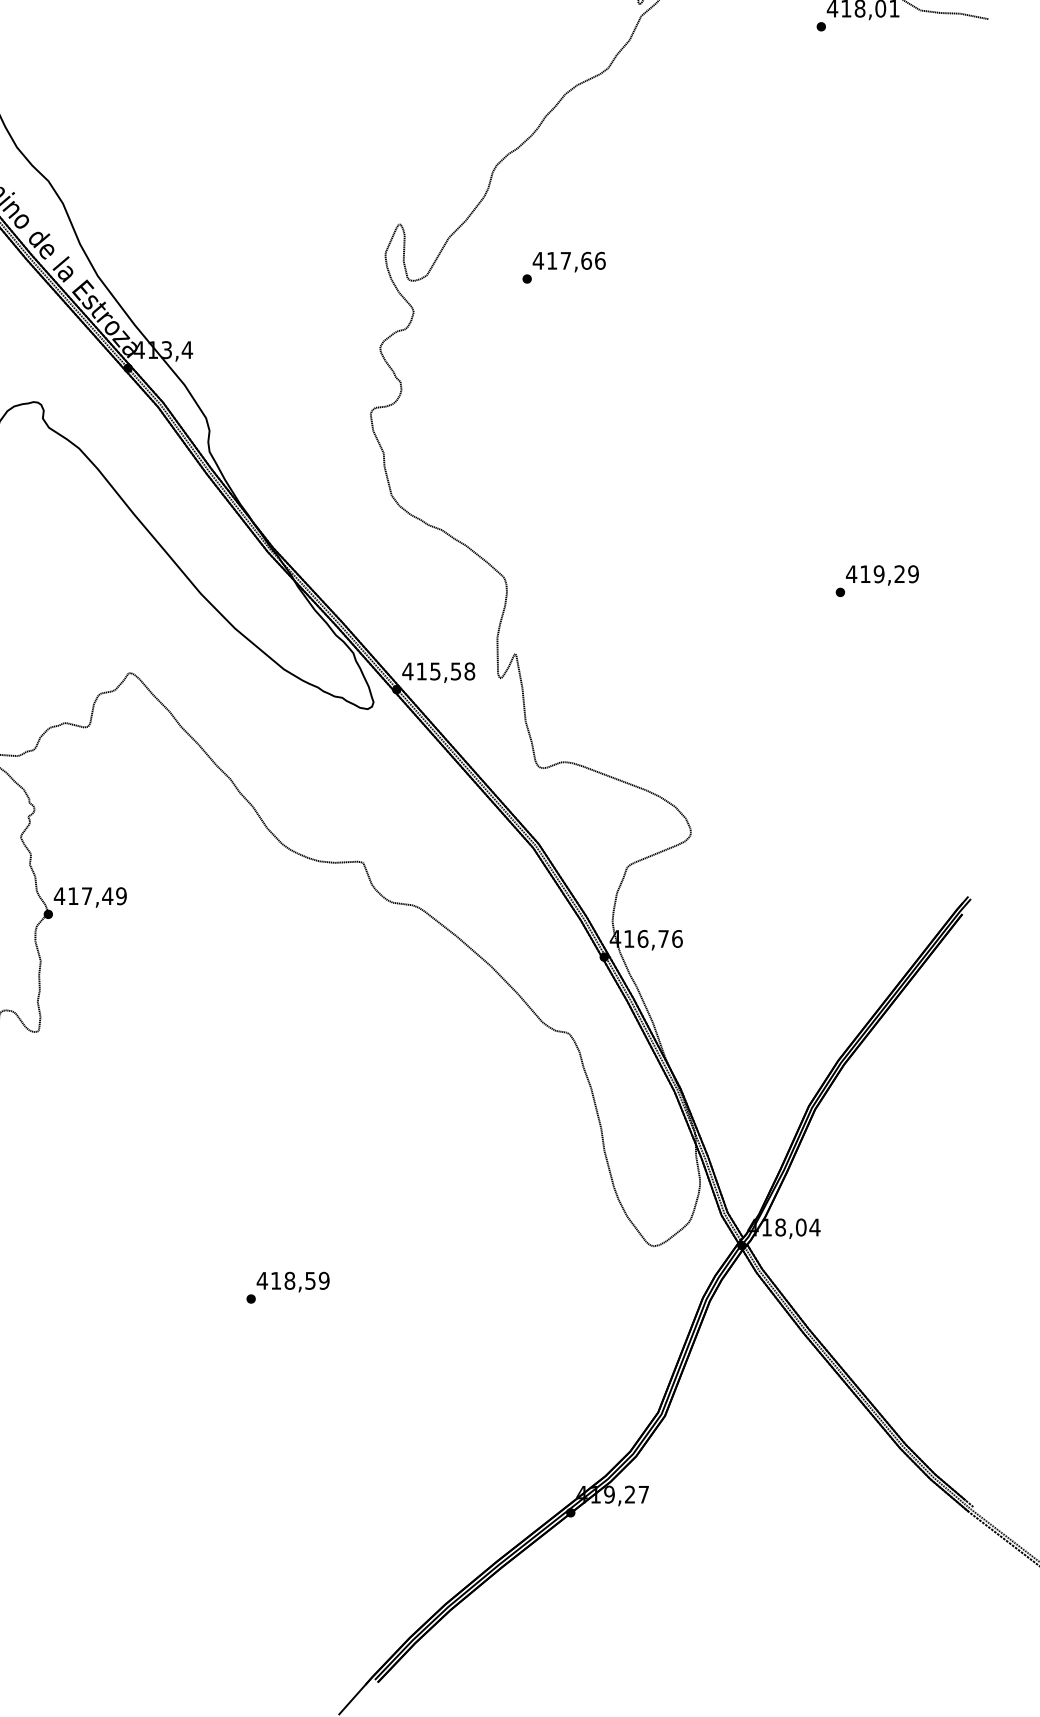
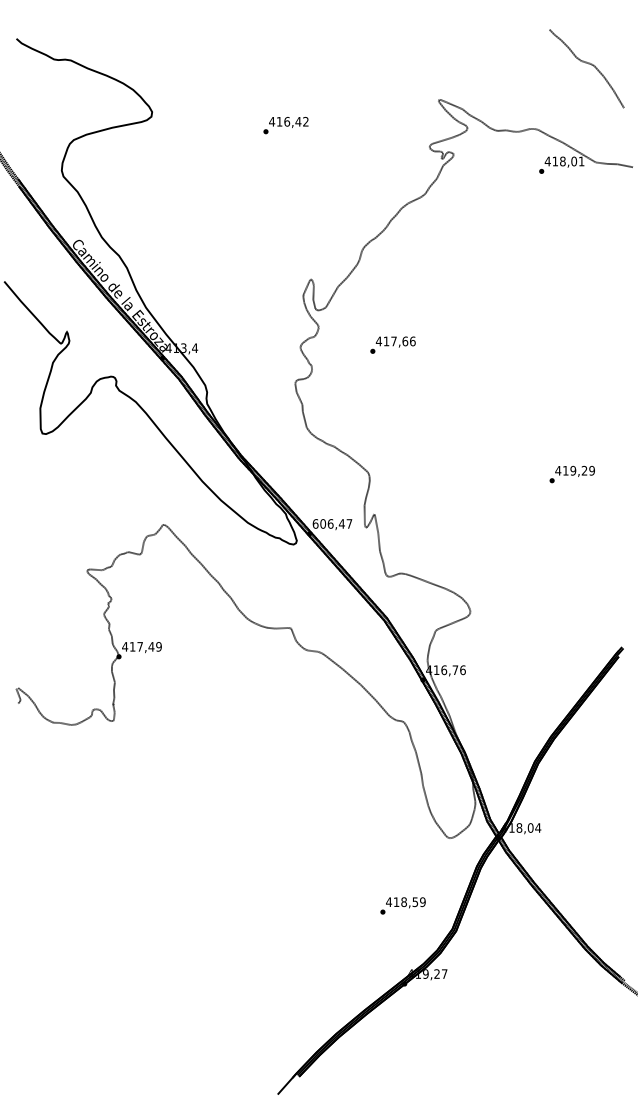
text: (563, 266) -> (392, 344), moved
text: (438, 670) -> (332, 523), 415,58 -> 606,47
text: (286, 1286) -> (402, 905), moved

